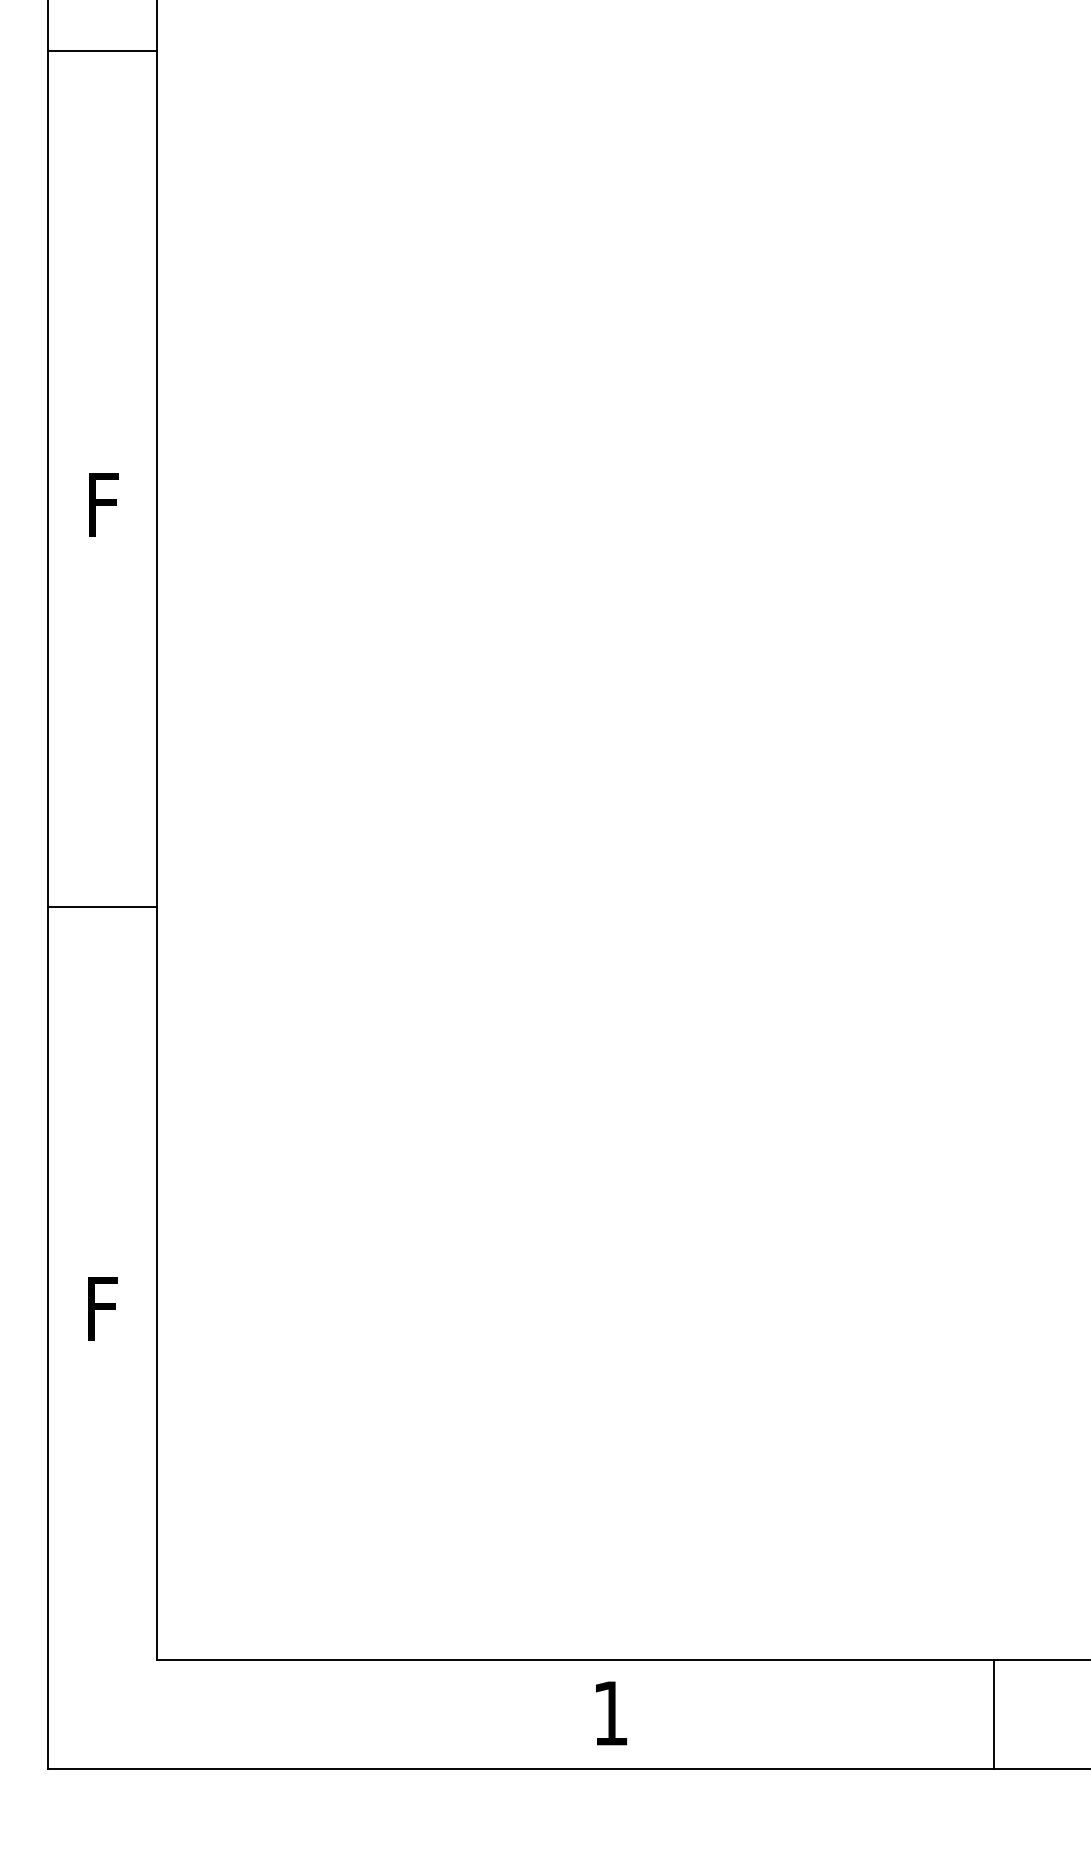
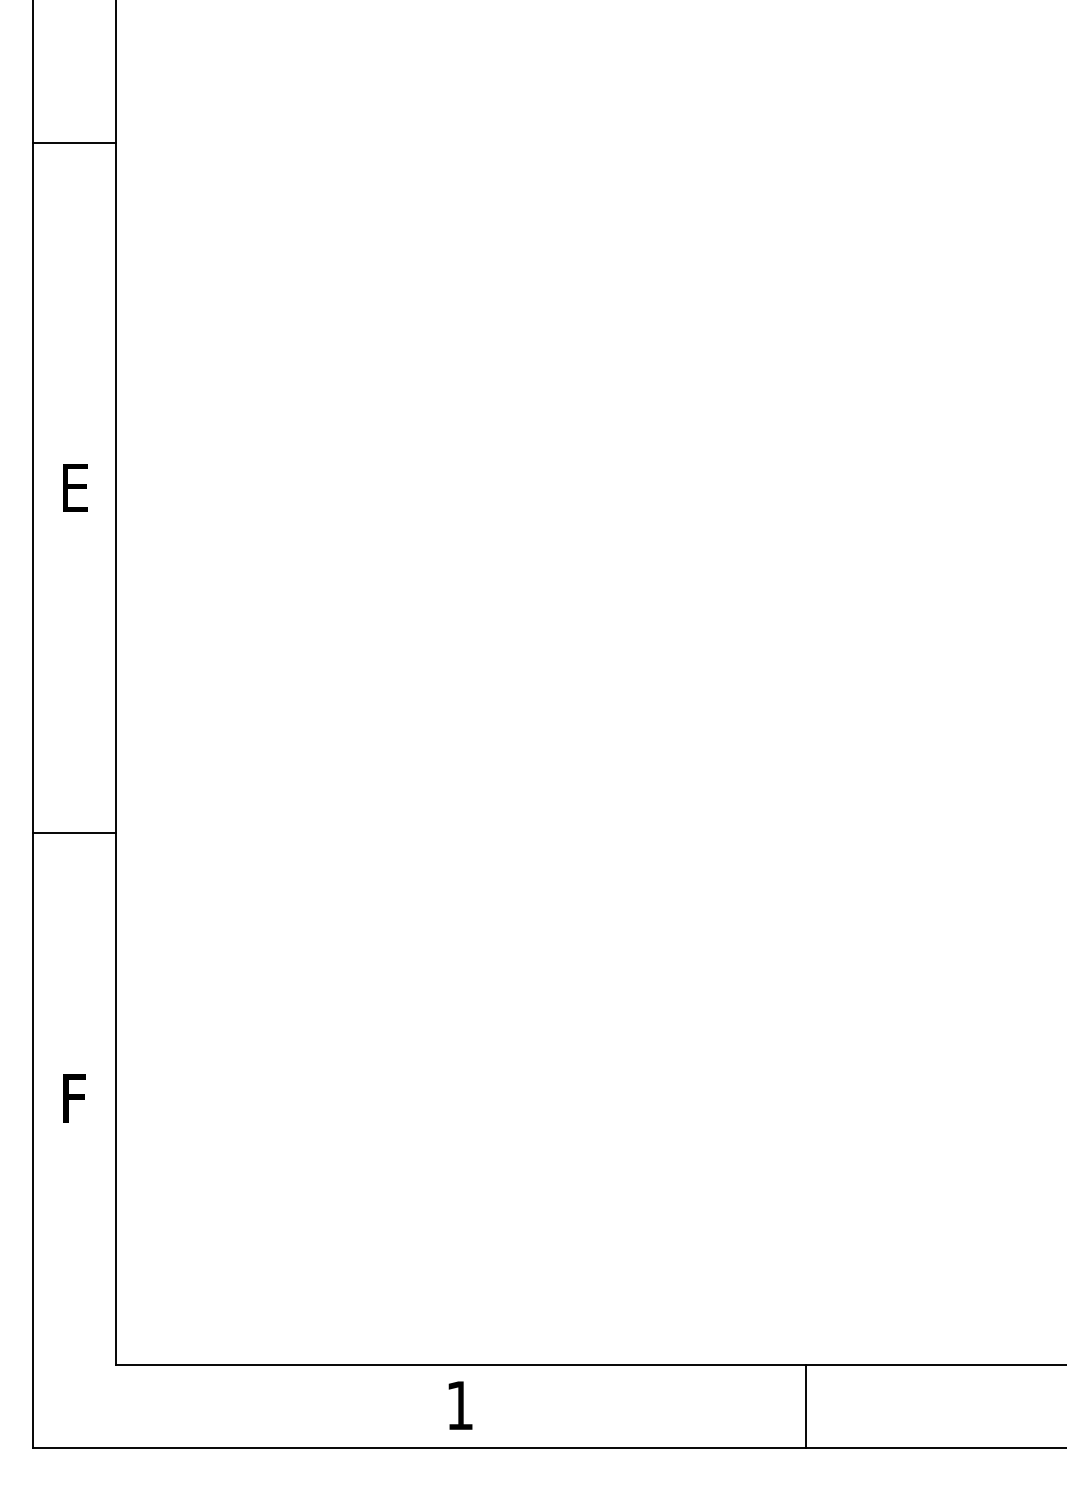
text: (104, 504) -> (75, 487), F -> E
line: (101, 907) -> (73, 833), moved
line: (993, 1713) -> (805, 1405), moved

